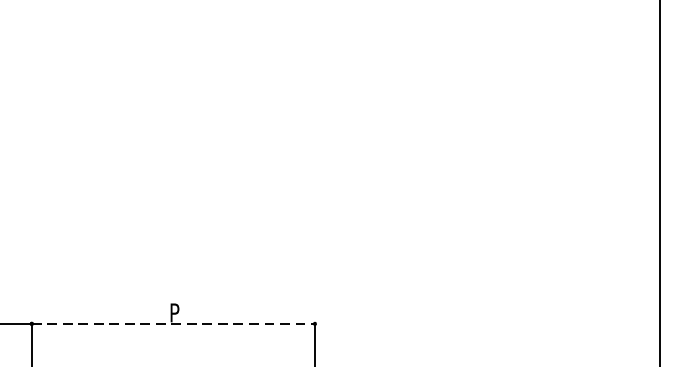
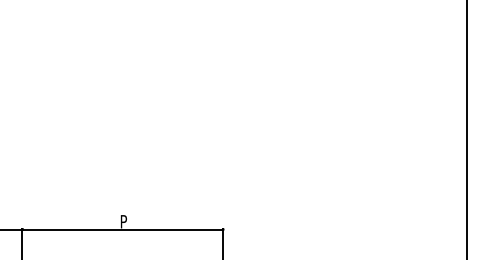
line: (174, 323) -> (123, 229), dashed -> solid

